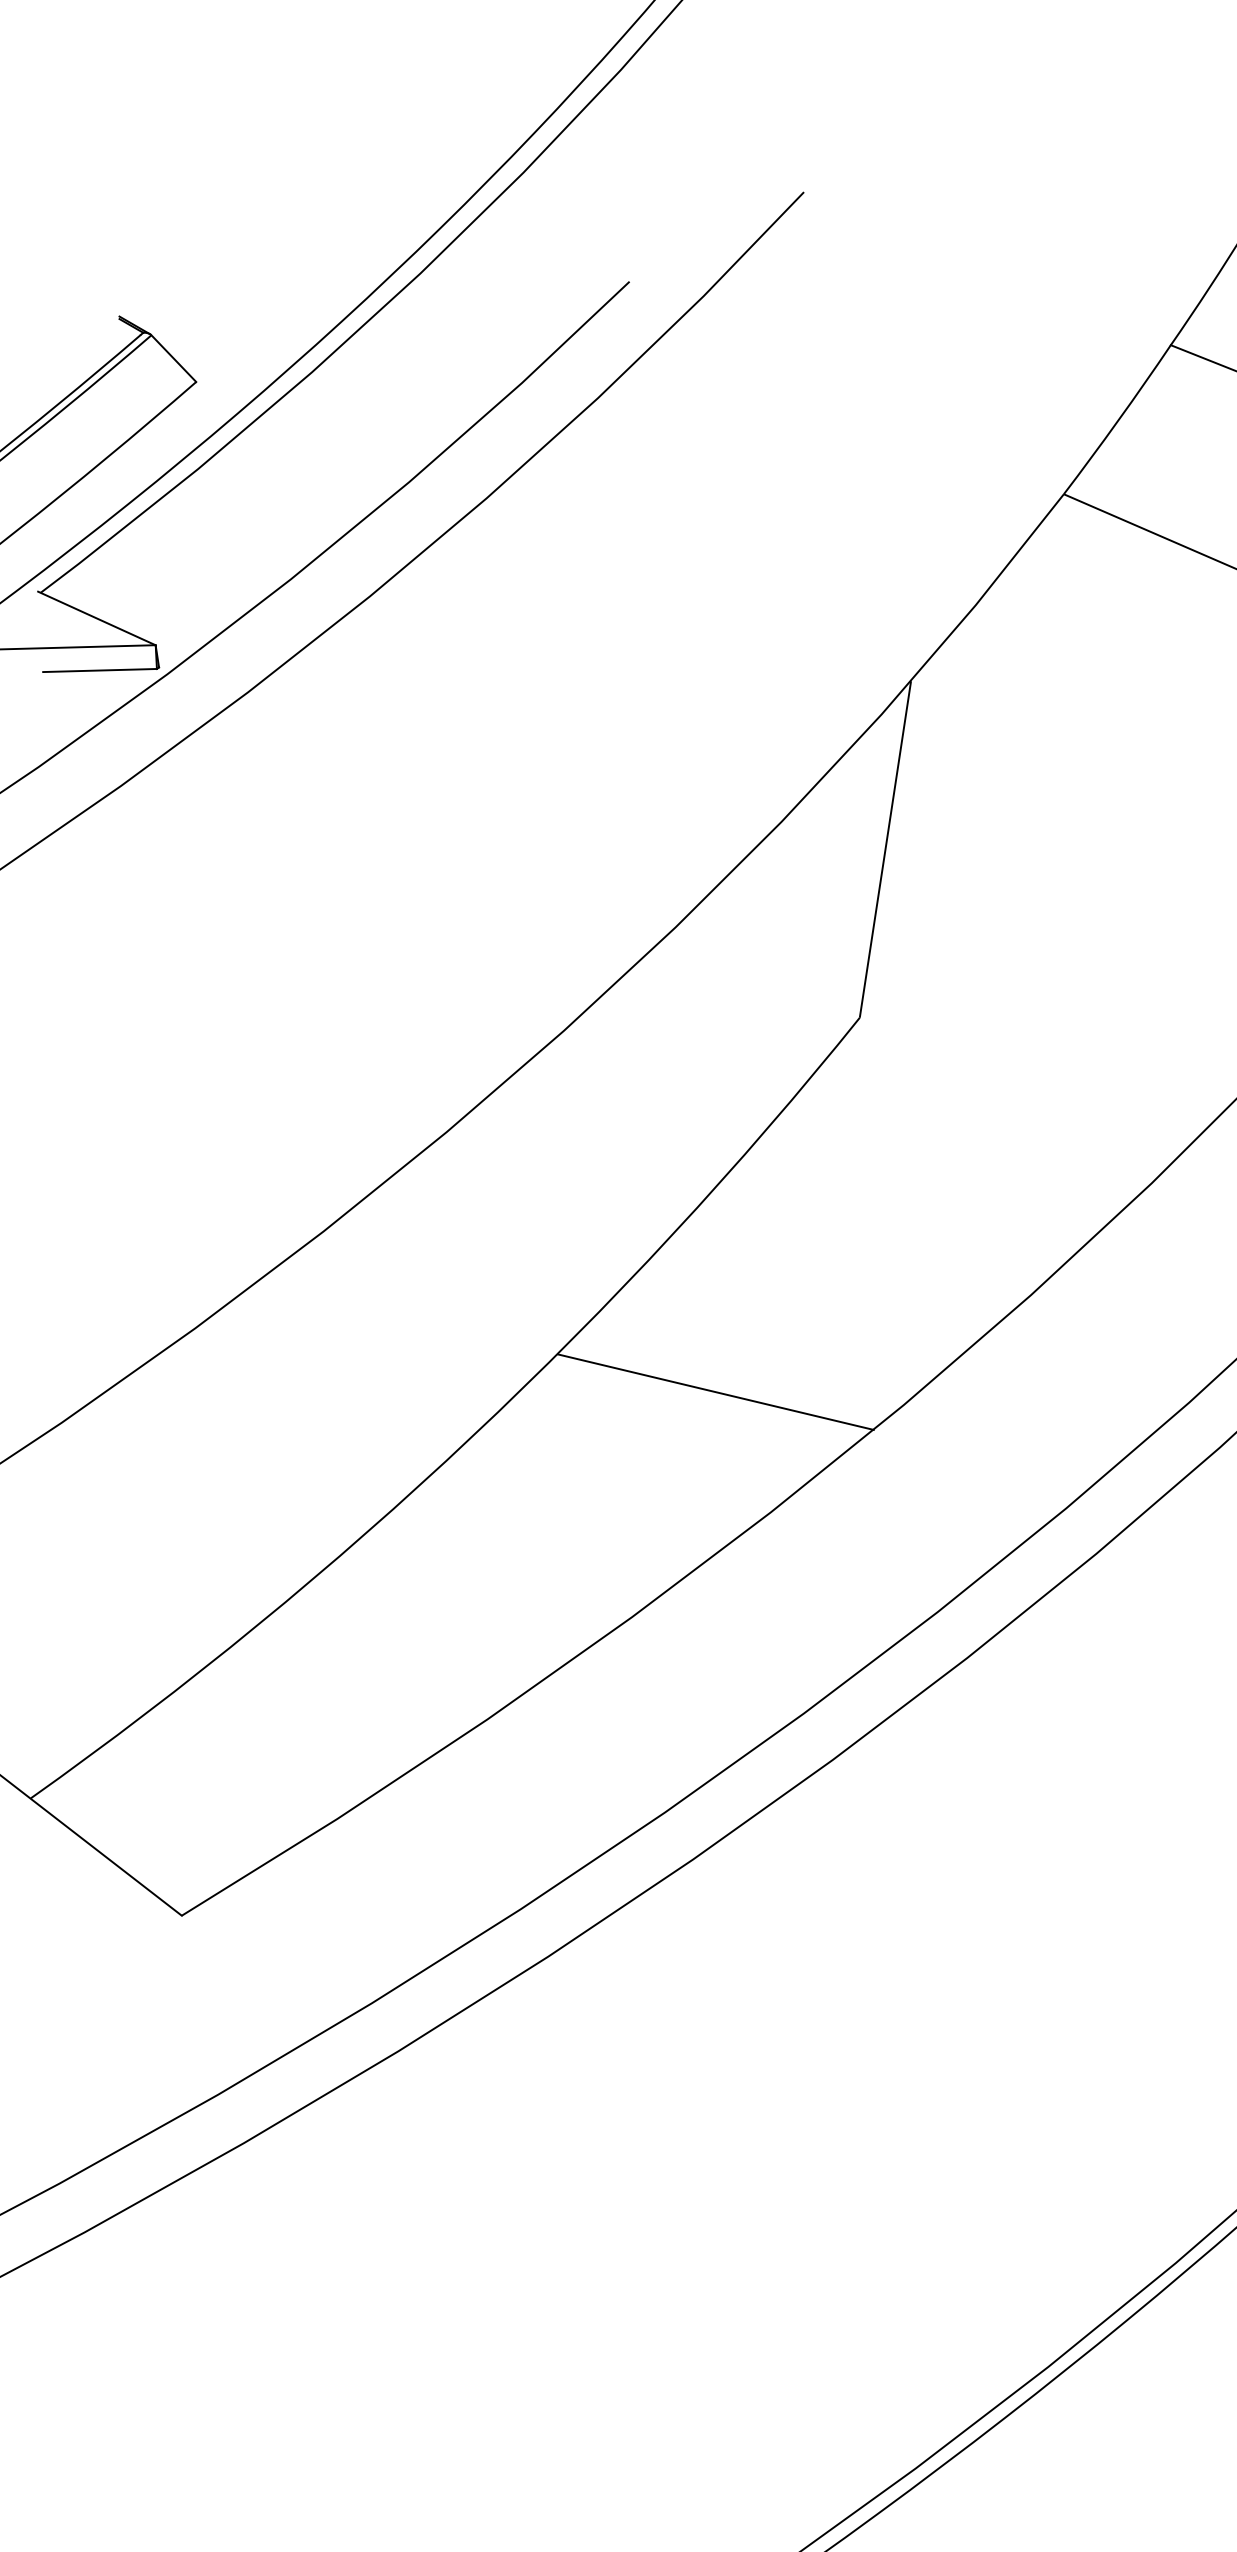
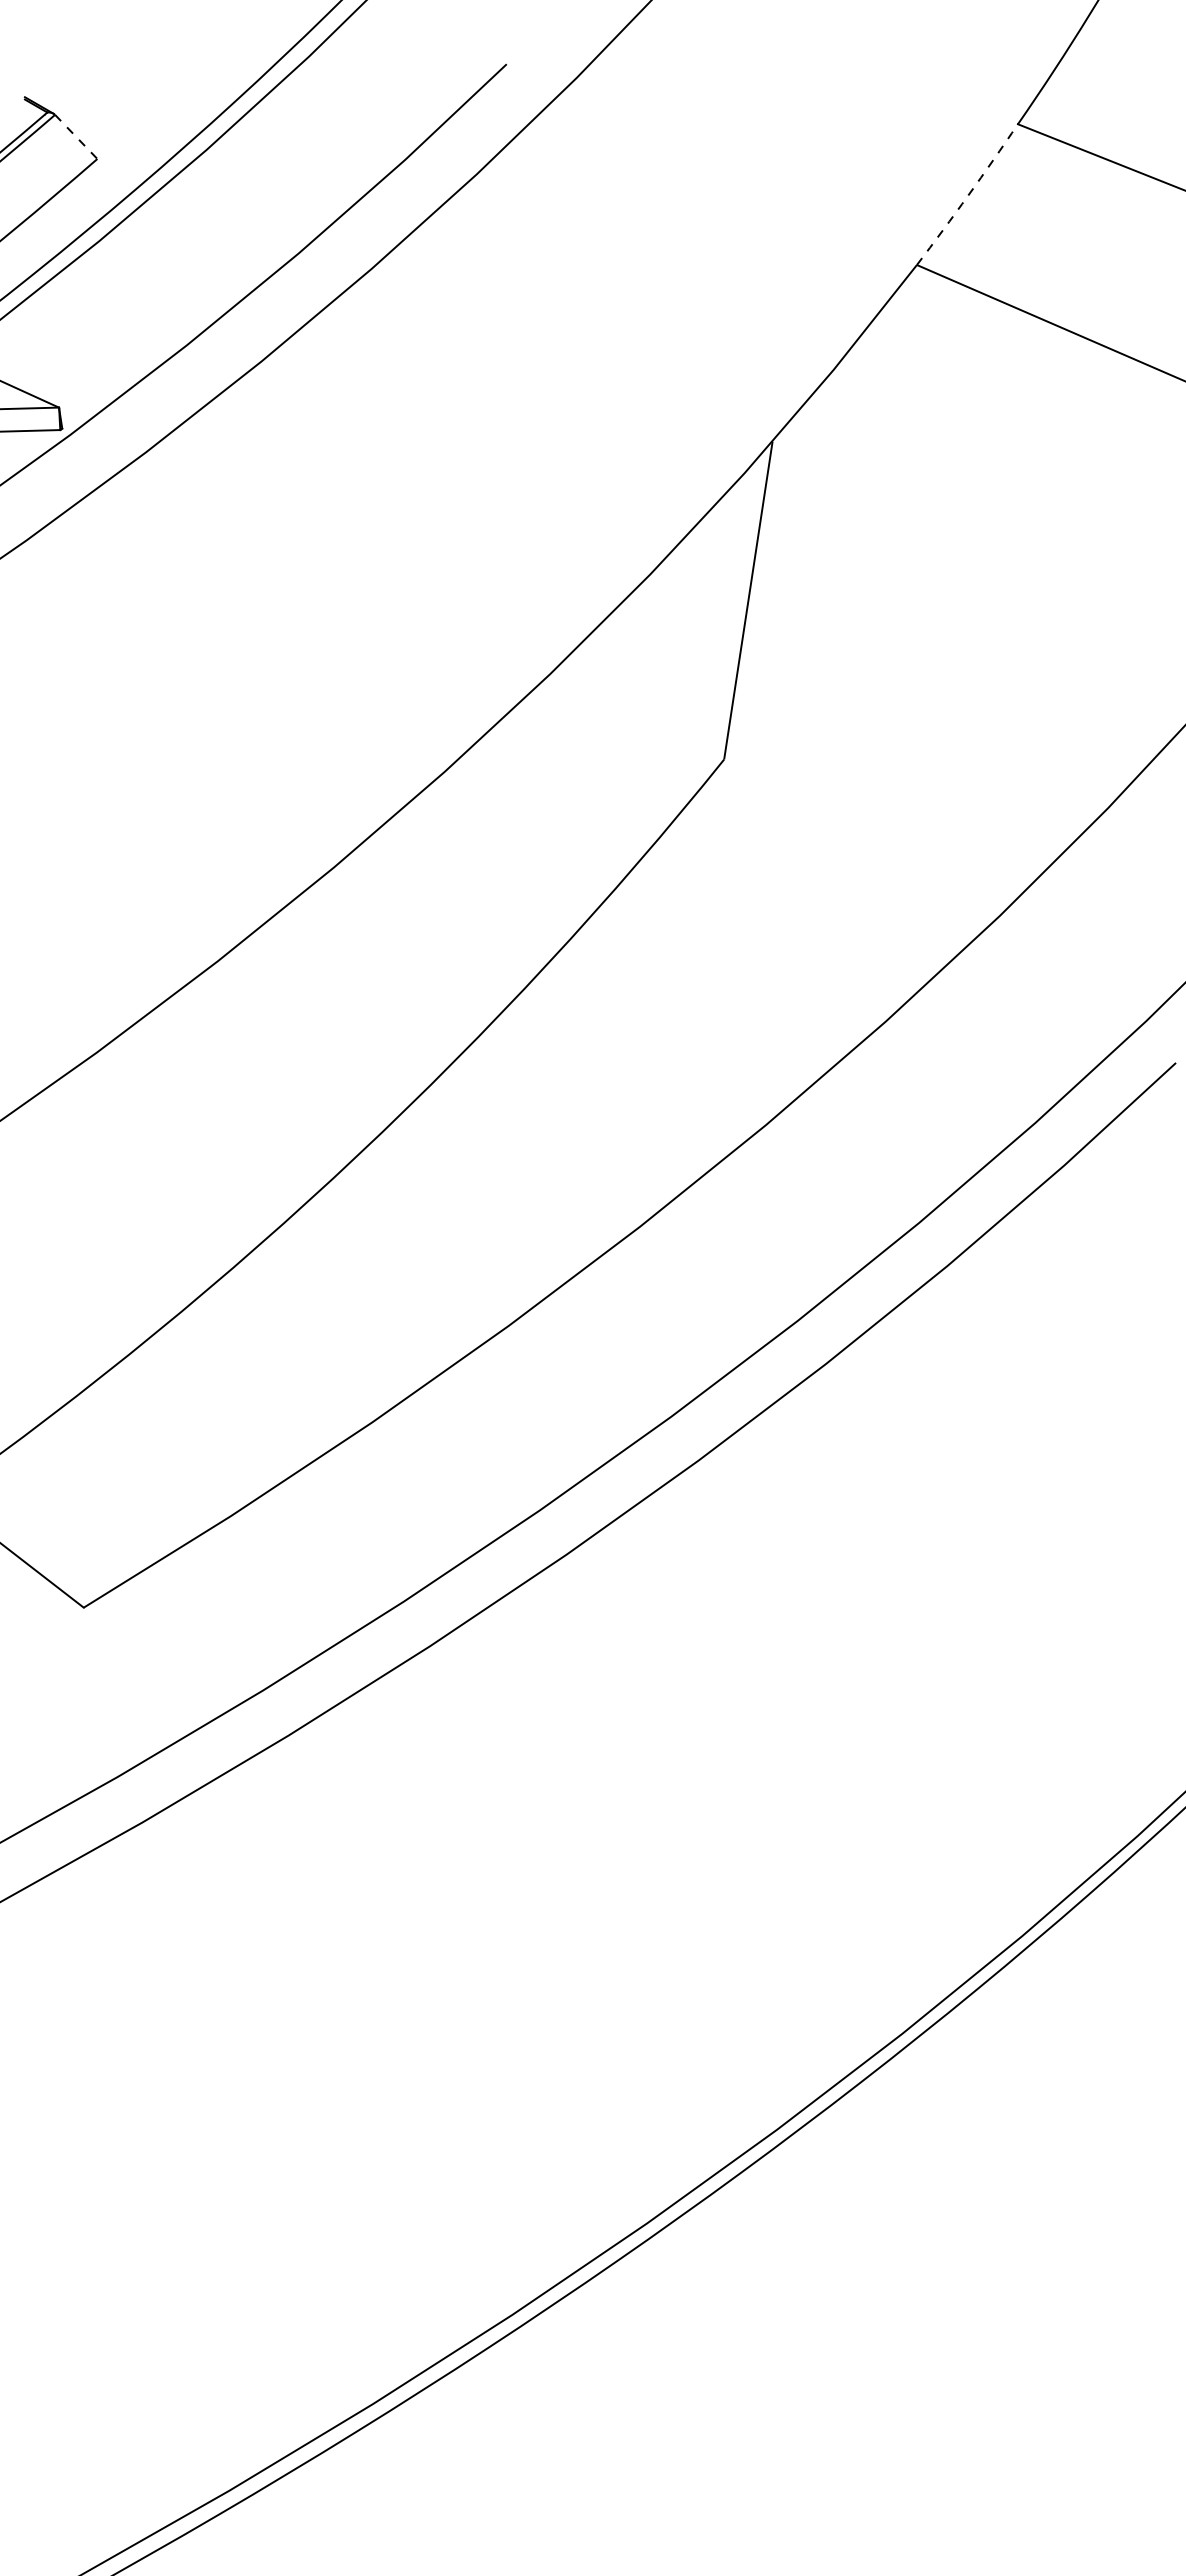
line: (174, 358) -> (76, 136), solid -> dashed
arc: (1118, 420) -> (968, 195), solid -> dashed
line: (716, 1391) -> (588, 1112), removed

